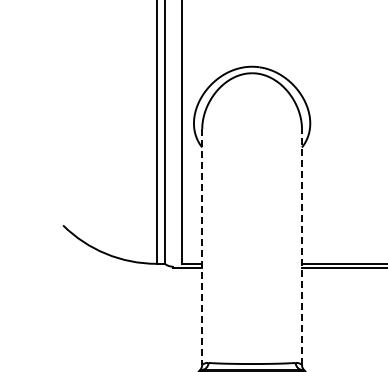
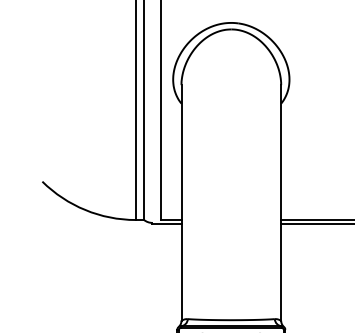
line: (202, 246) -> (181, 202), dashed -> solid
line: (301, 246) -> (280, 202), dashed -> solid

